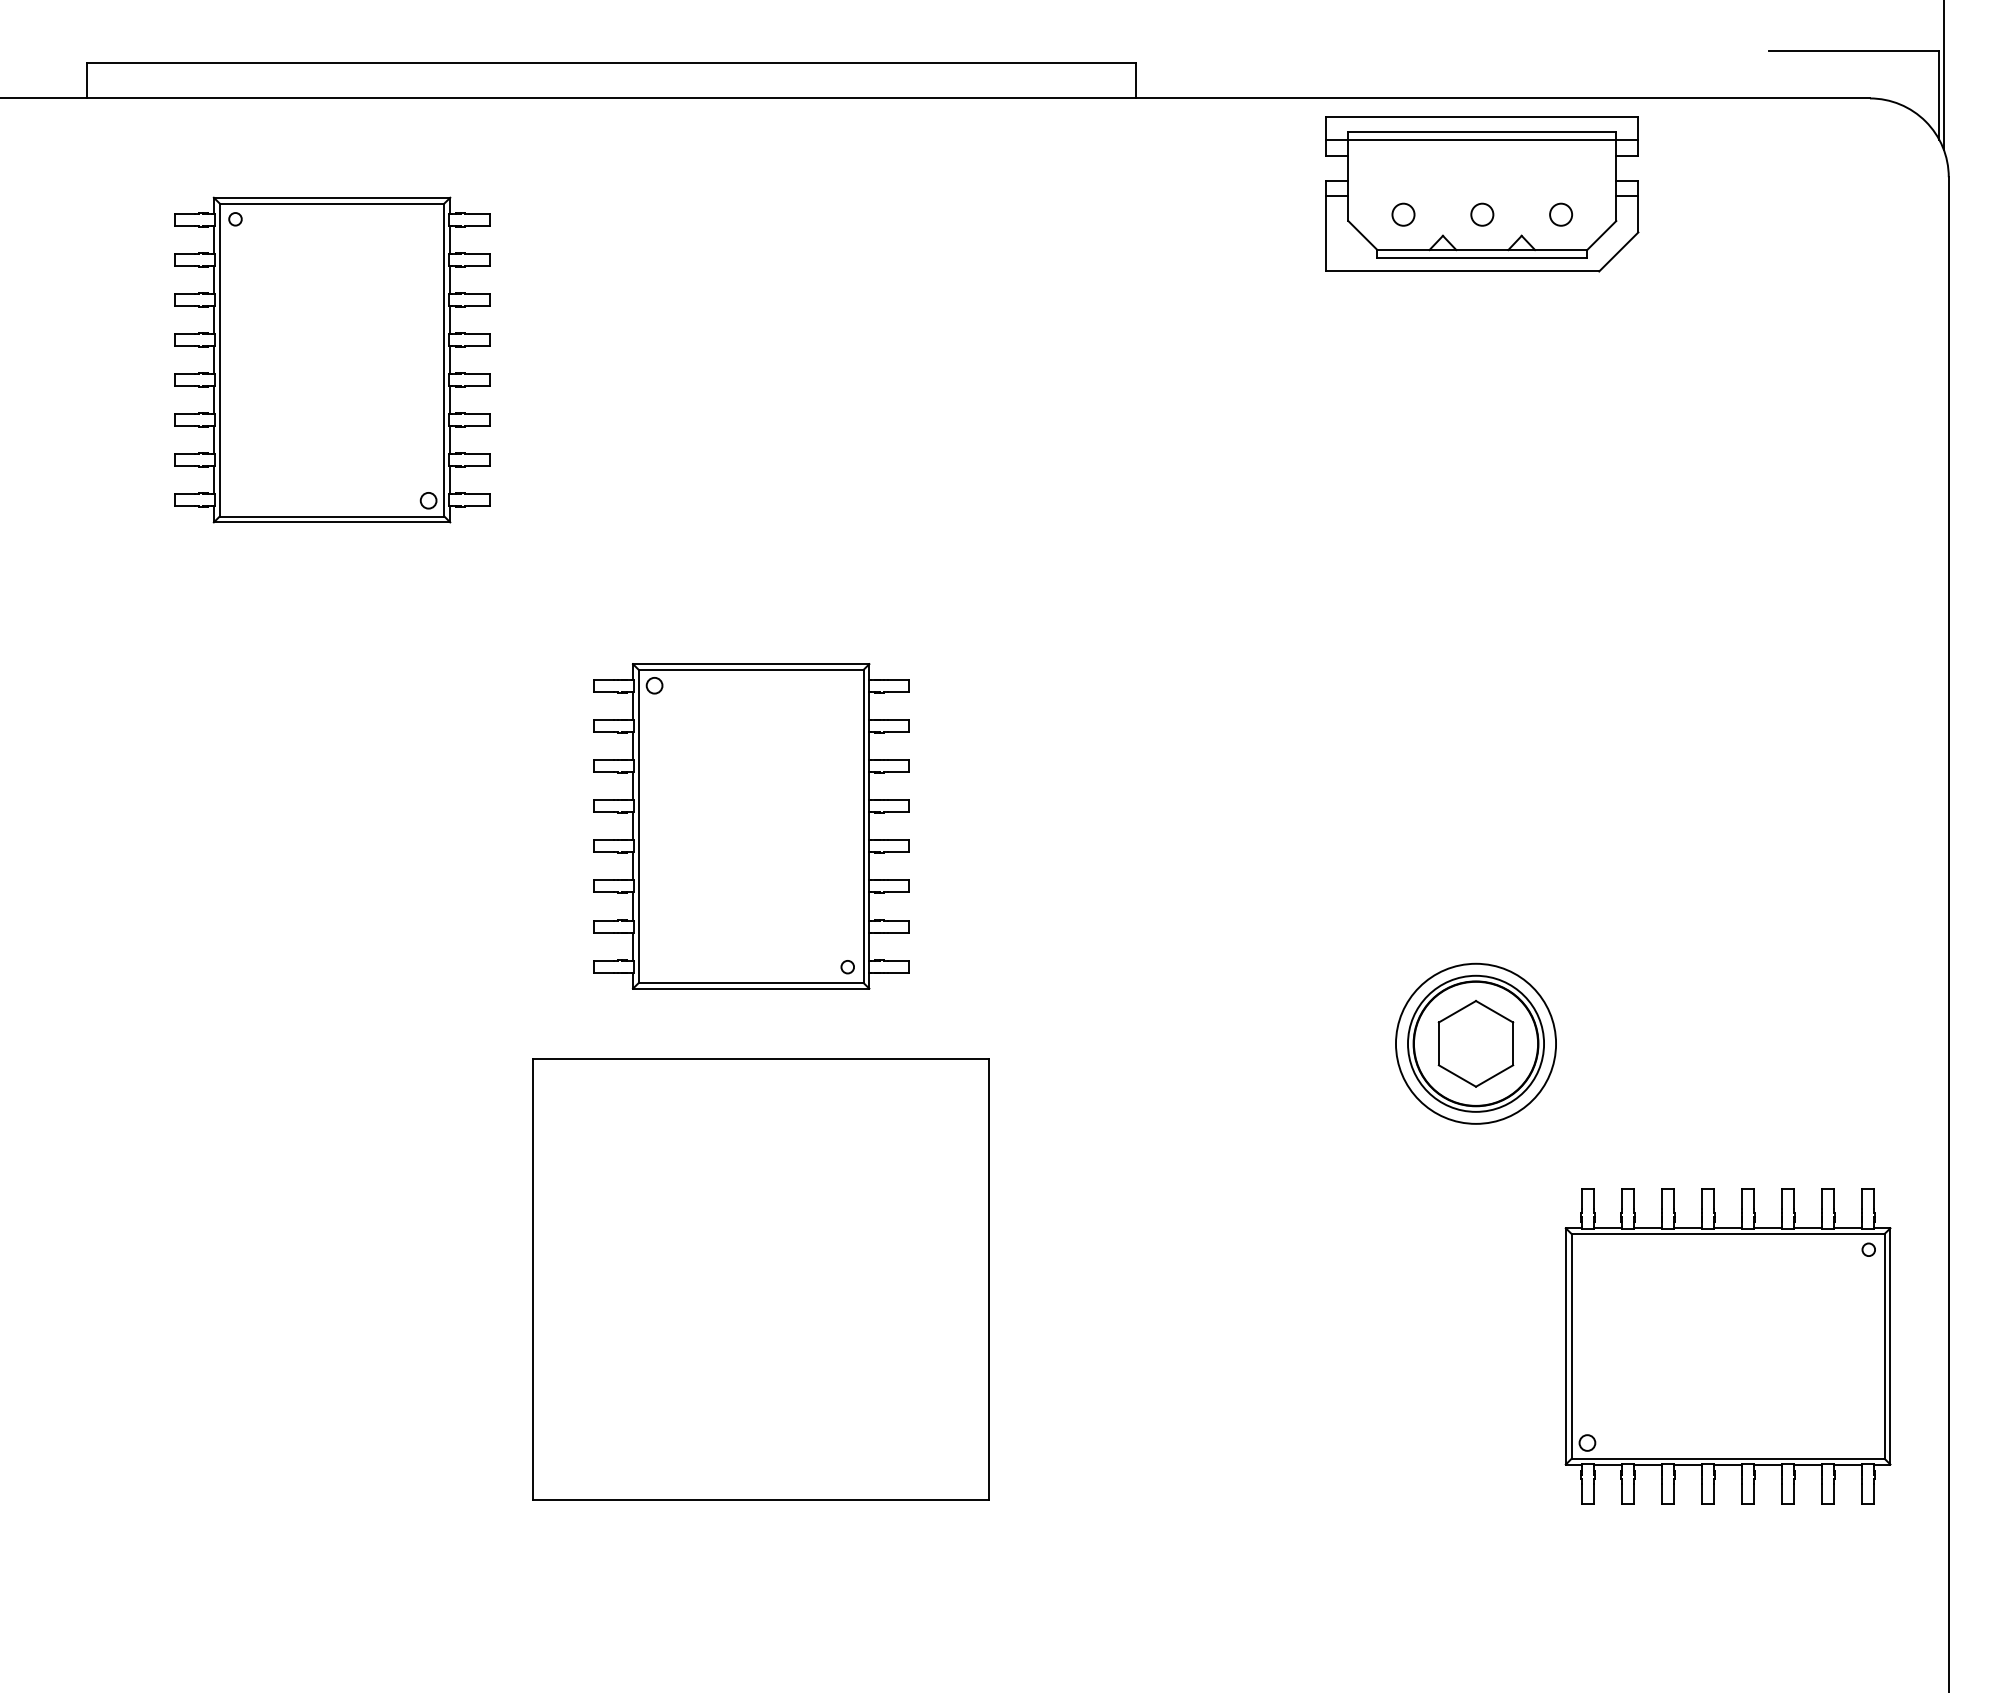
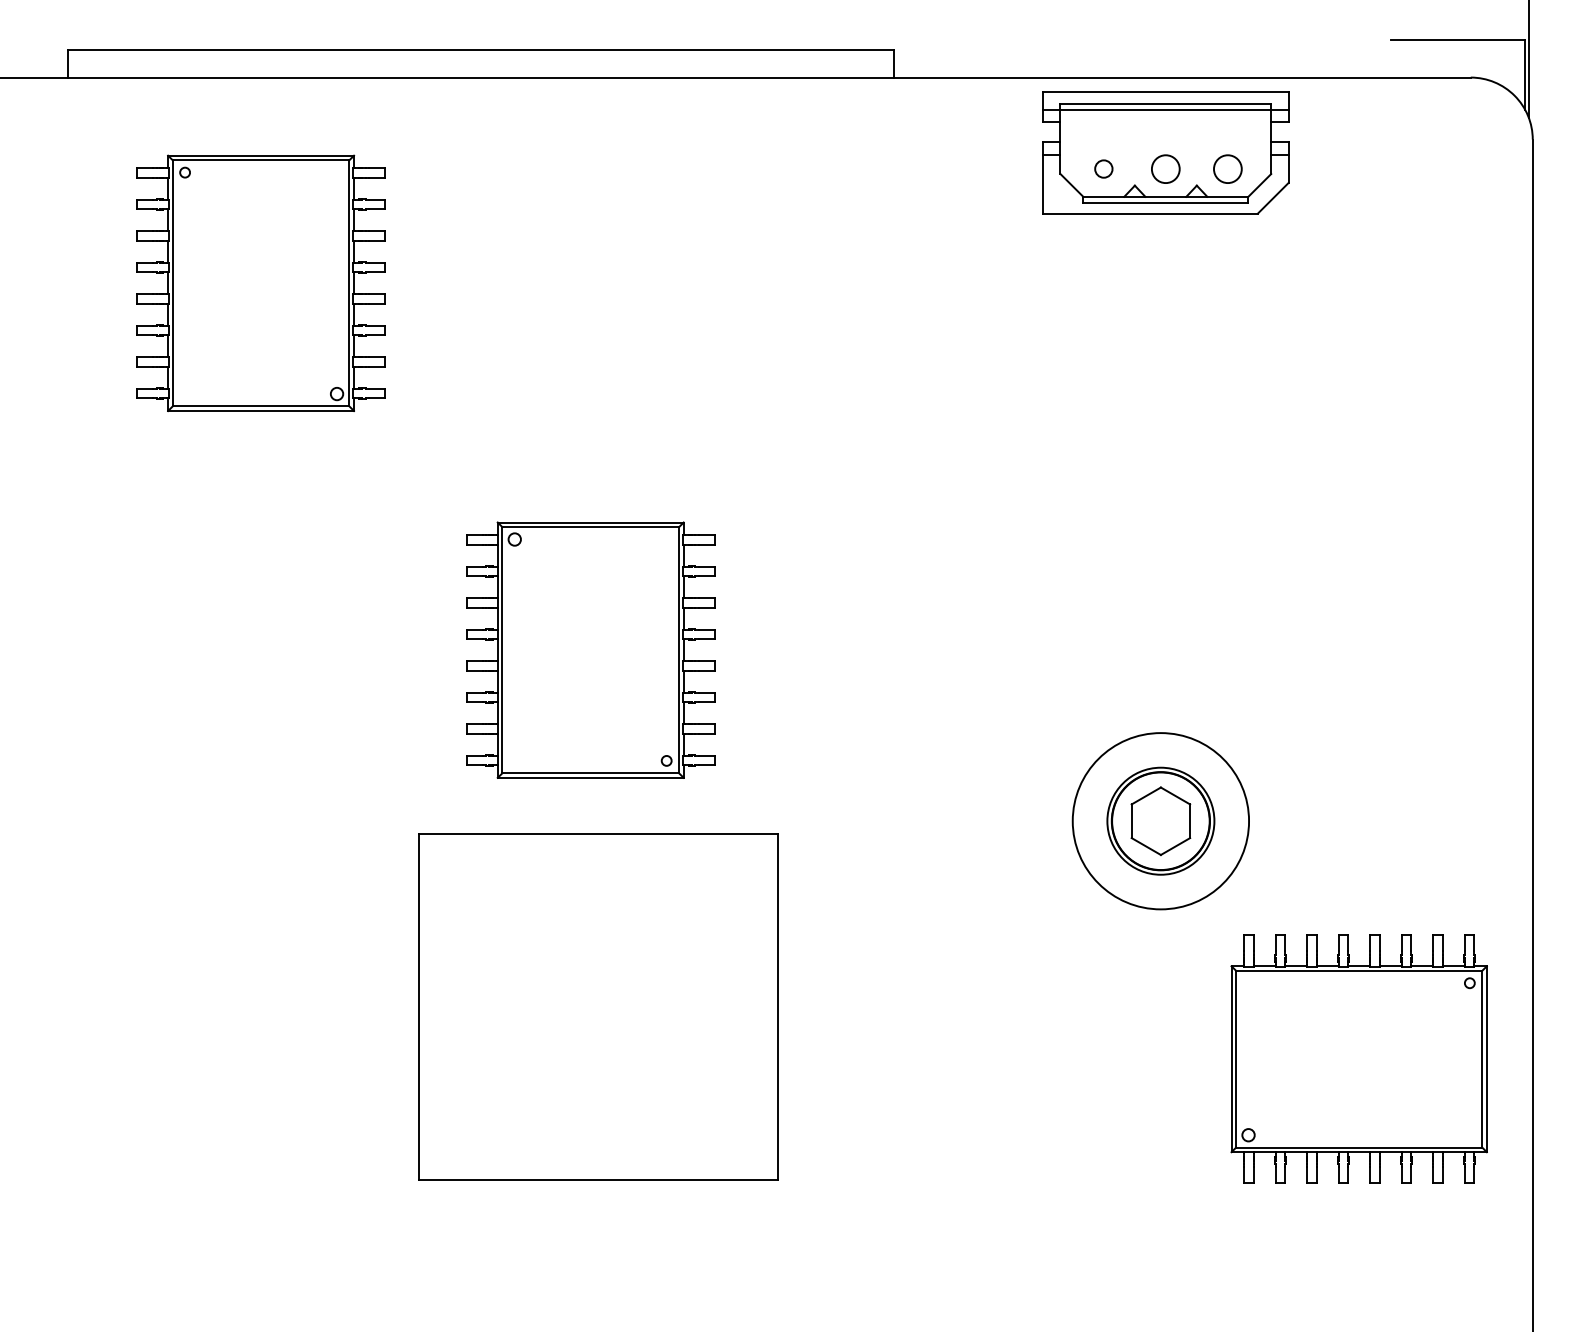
circle: (1482, 214) -> (1165, 168), size x1.6
circle: (1560, 214) -> (1227, 168), size x1.6
circle: (1475, 1043) -> (1160, 820), size x1.4

